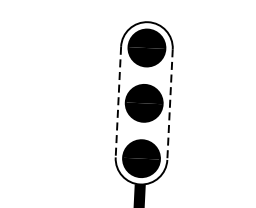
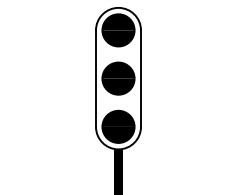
line: (117, 103) -> (95, 79), dashed -> solid
line: (170, 105) -> (141, 79), dashed -> solid

